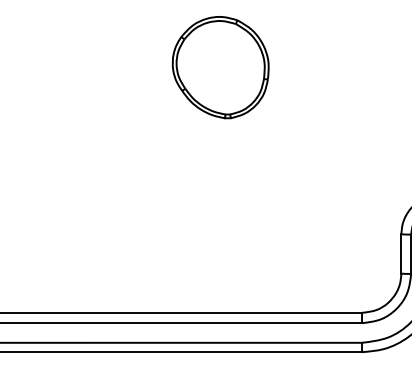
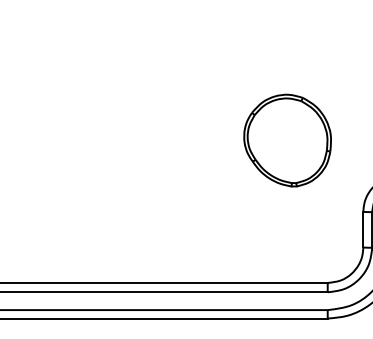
part: (220, 67) -> (287, 140), moved

